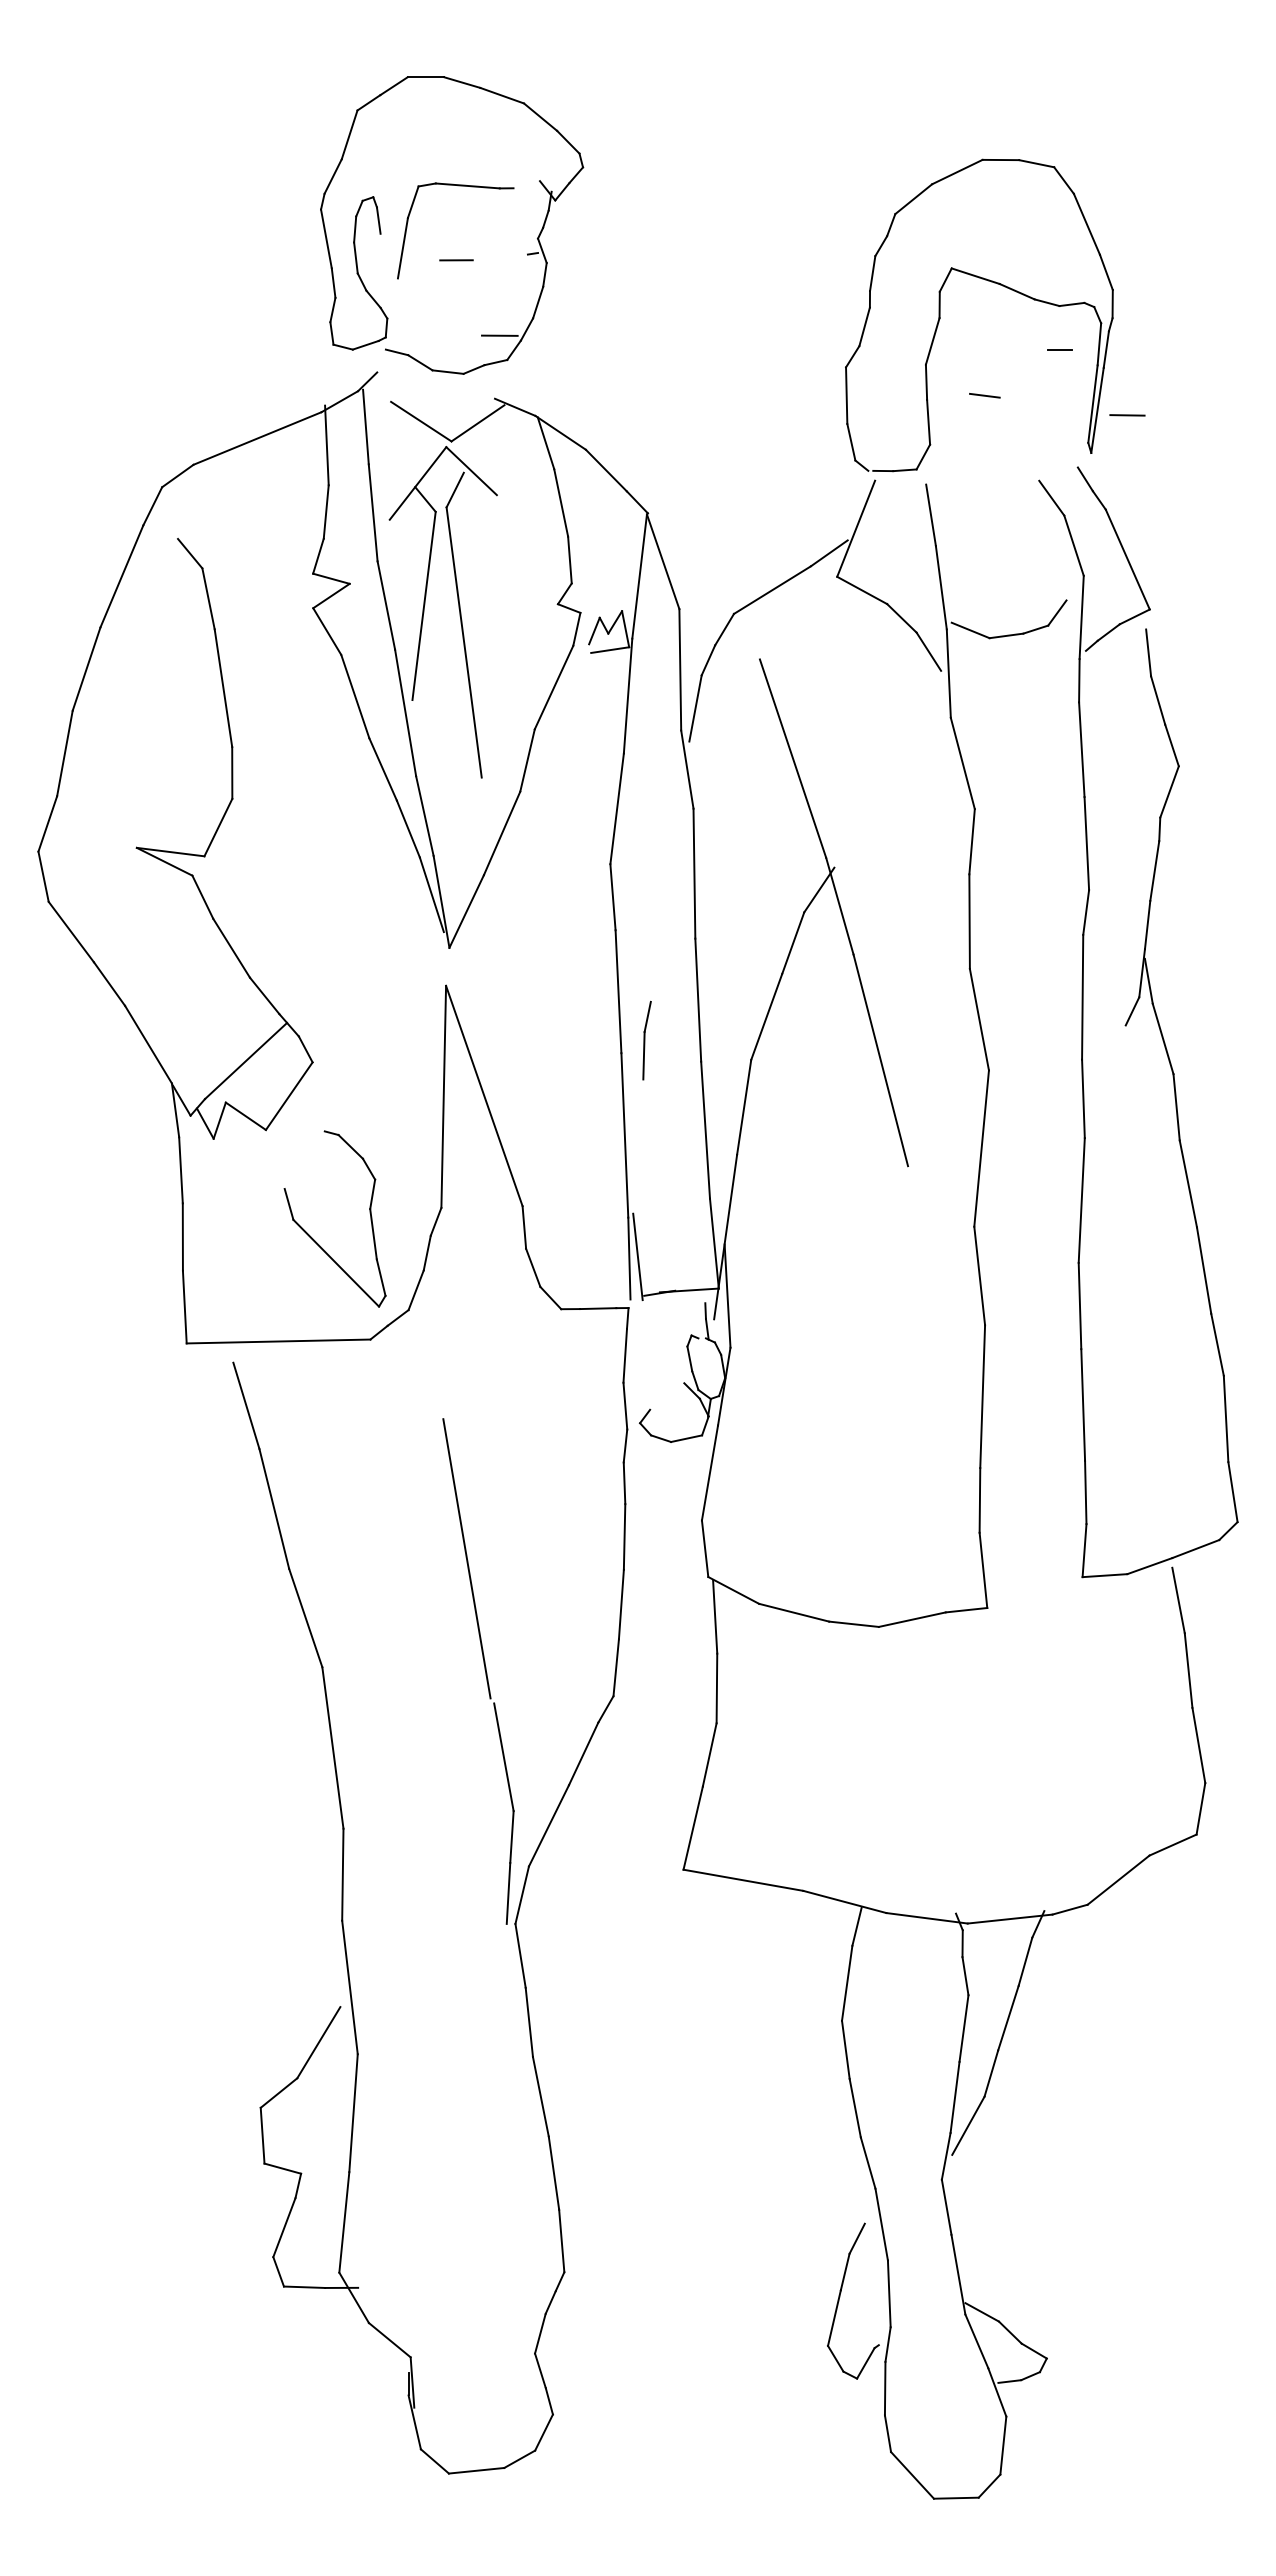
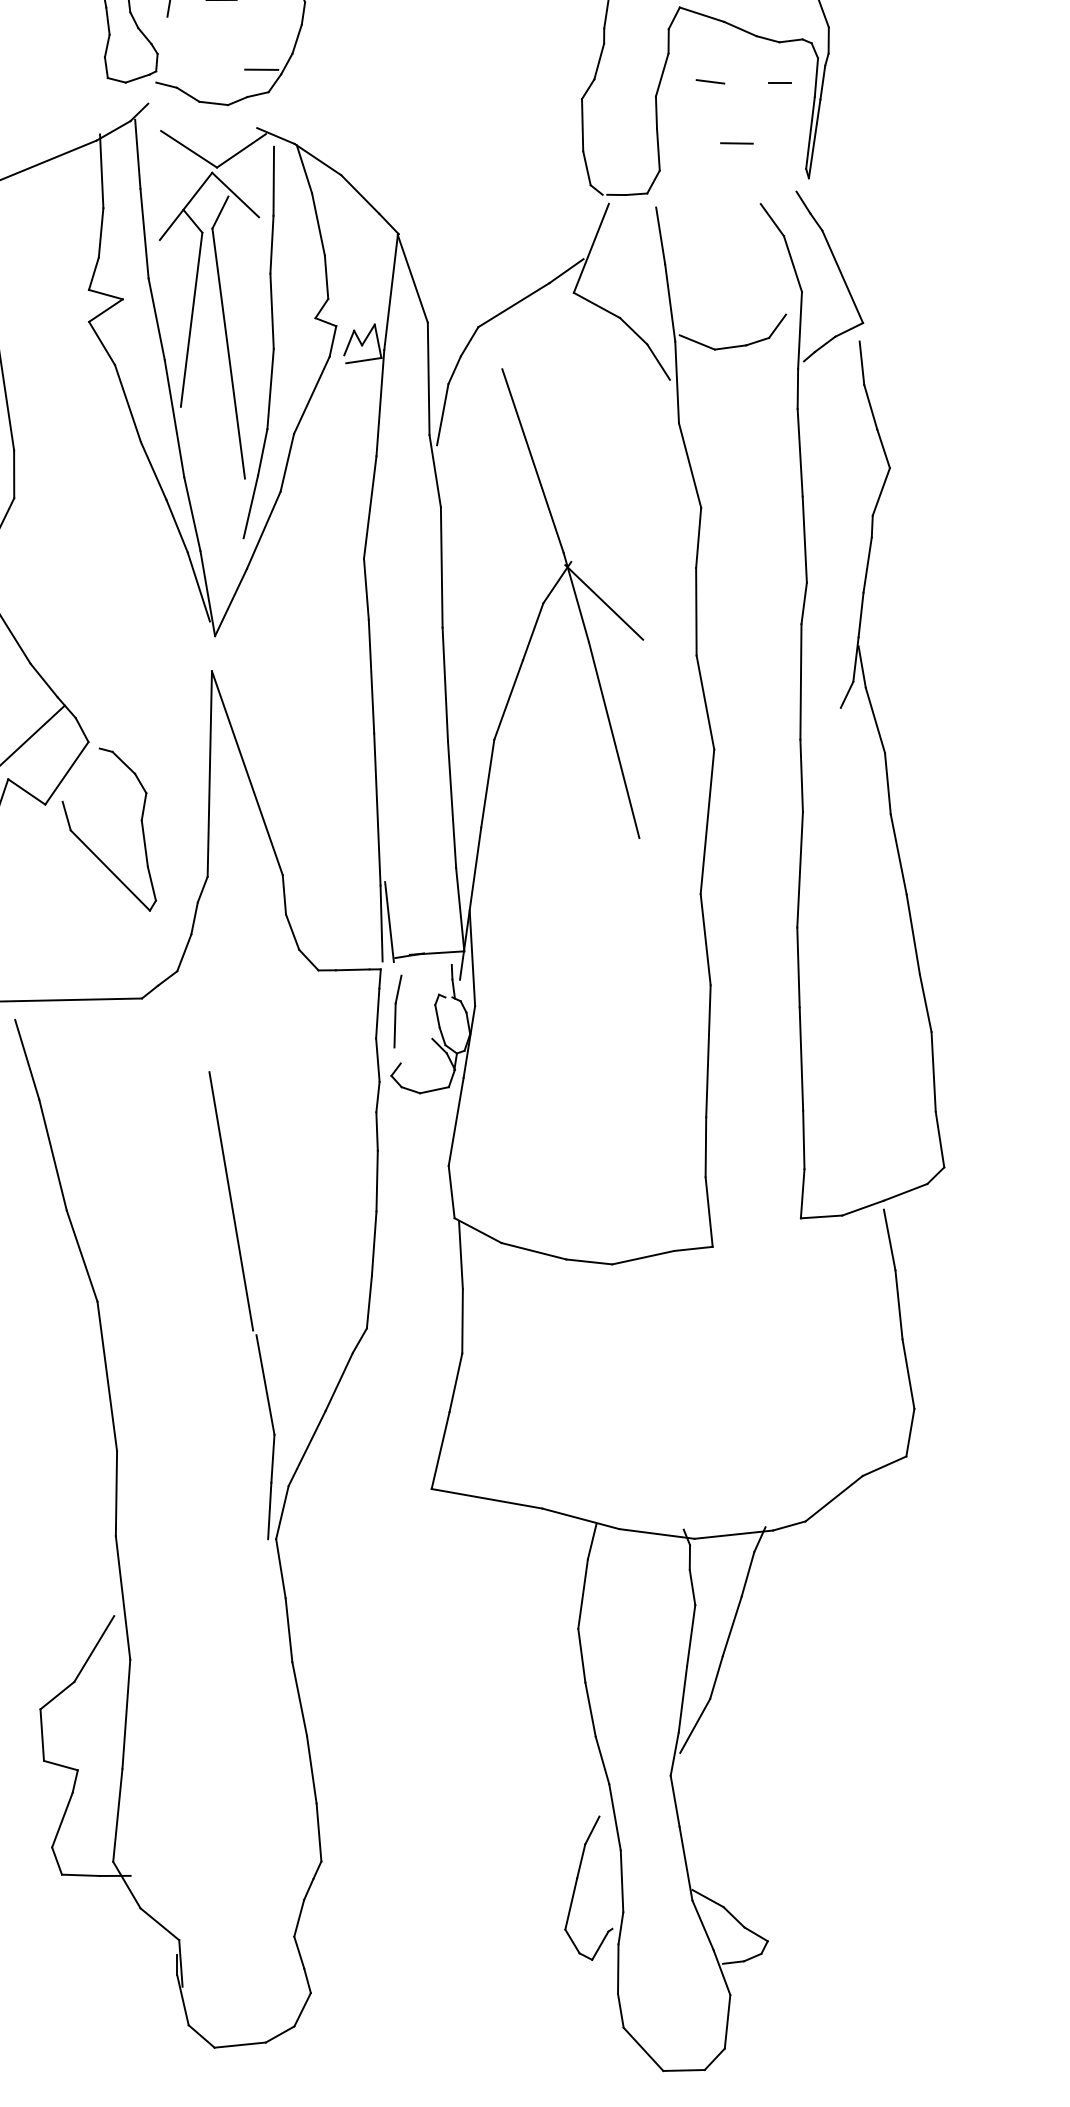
line: (984, 395) -> (710, 81), moved
line: (1127, 415) -> (736, 143), moved
part: (511, 630) -> (272, 342), added
line: (870, 911) -> (604, 602), added
part: (646, 1040) -> (397, 1011), moved
part: (313, 1238) -> (89, 847), moved

